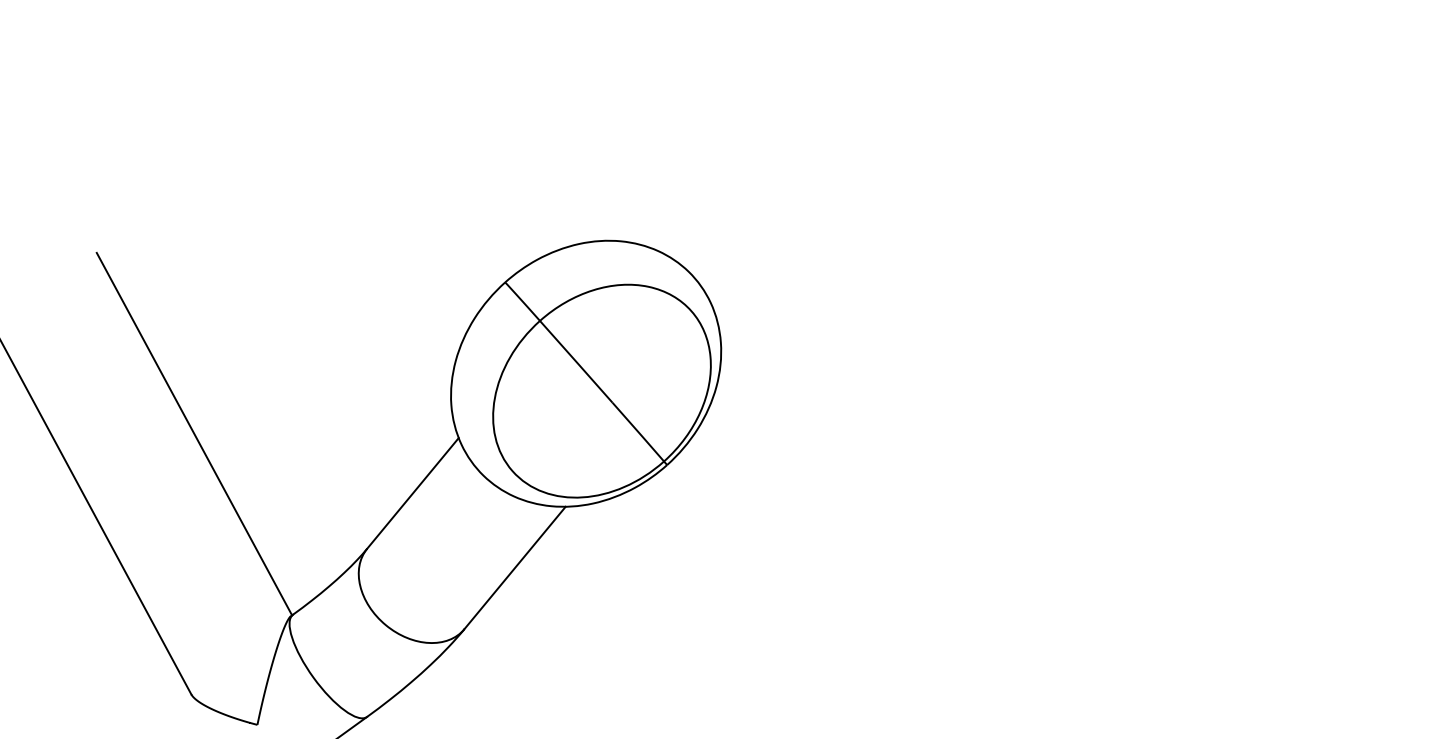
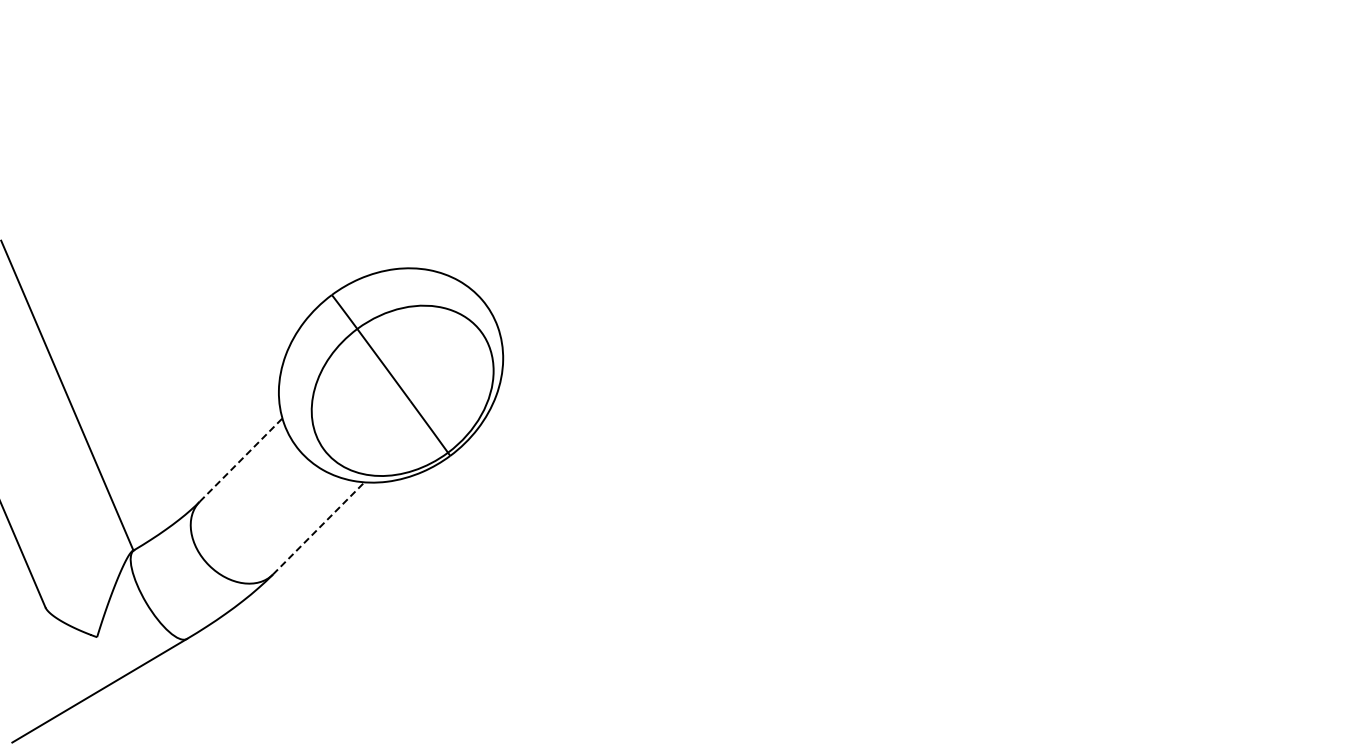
line: (413, 493) -> (241, 460), solid -> dashed
line: (514, 568) -> (318, 528), solid -> dashed

